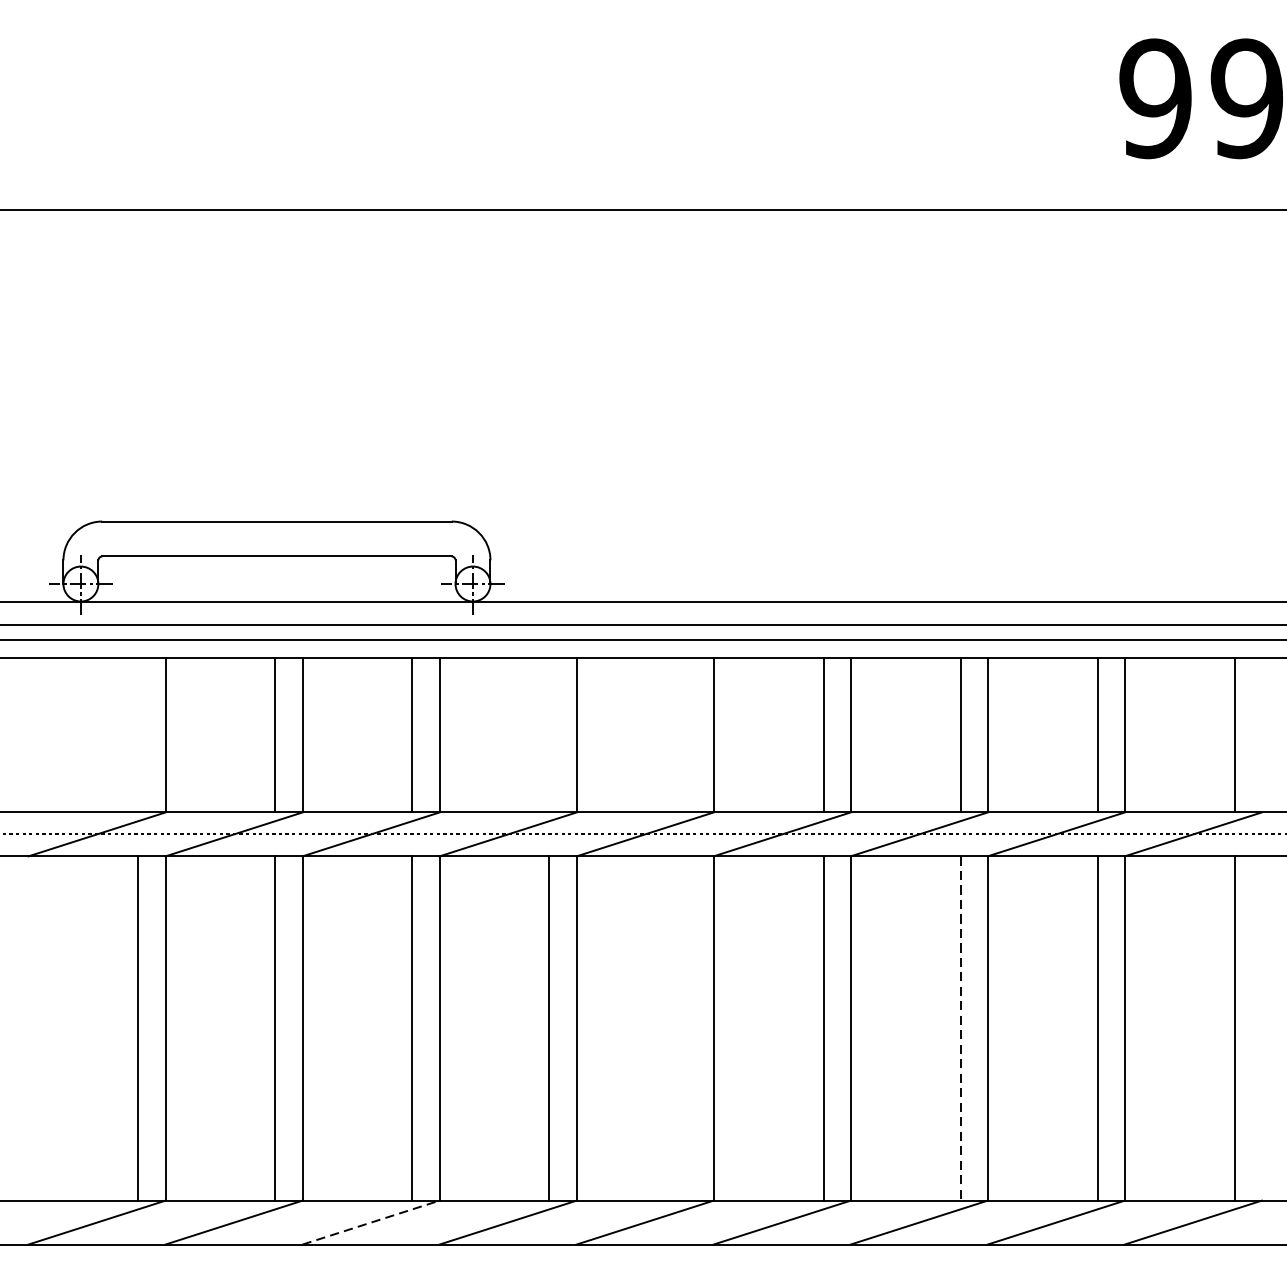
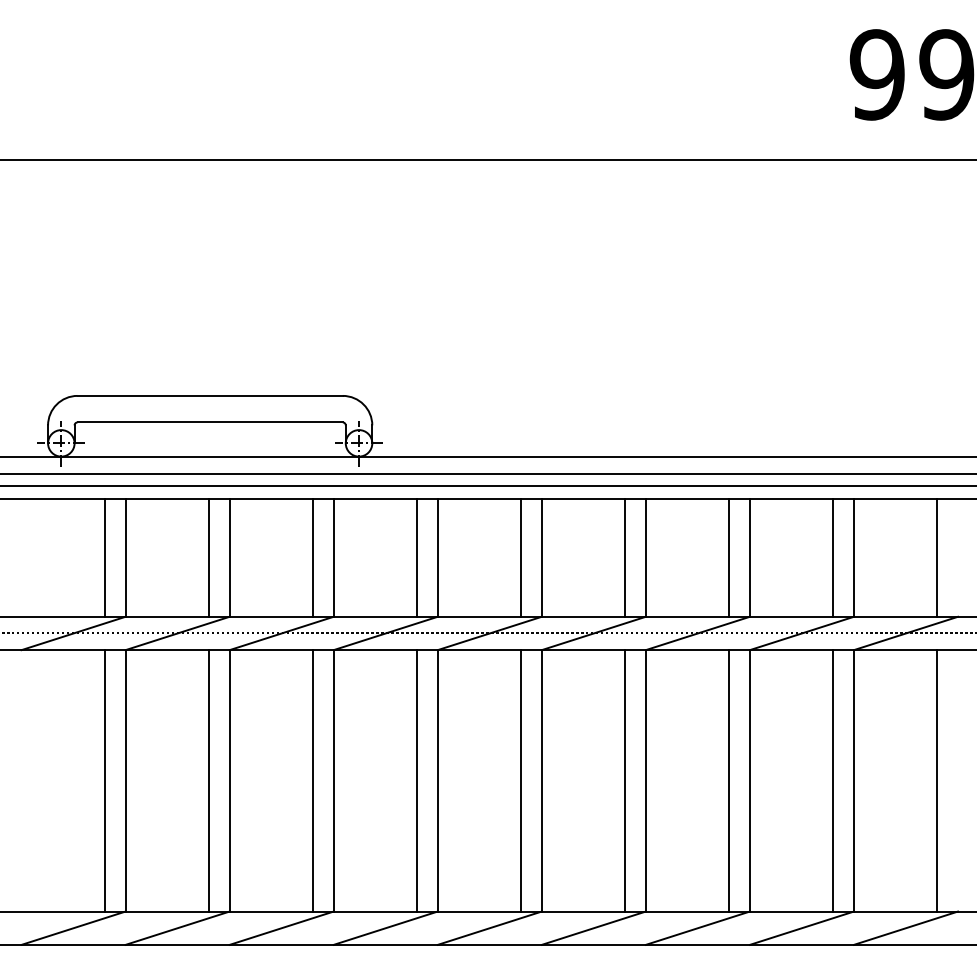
line: (137, 734) -> (104, 557), added
line: (549, 734) -> (417, 557), added
line: (686, 734) -> (521, 557), added
line: (686, 1028) -> (521, 780), added
line: (960, 1028) -> (729, 780), dashed -> solid
line: (370, 1222) -> (281, 928), dashed -> solid

